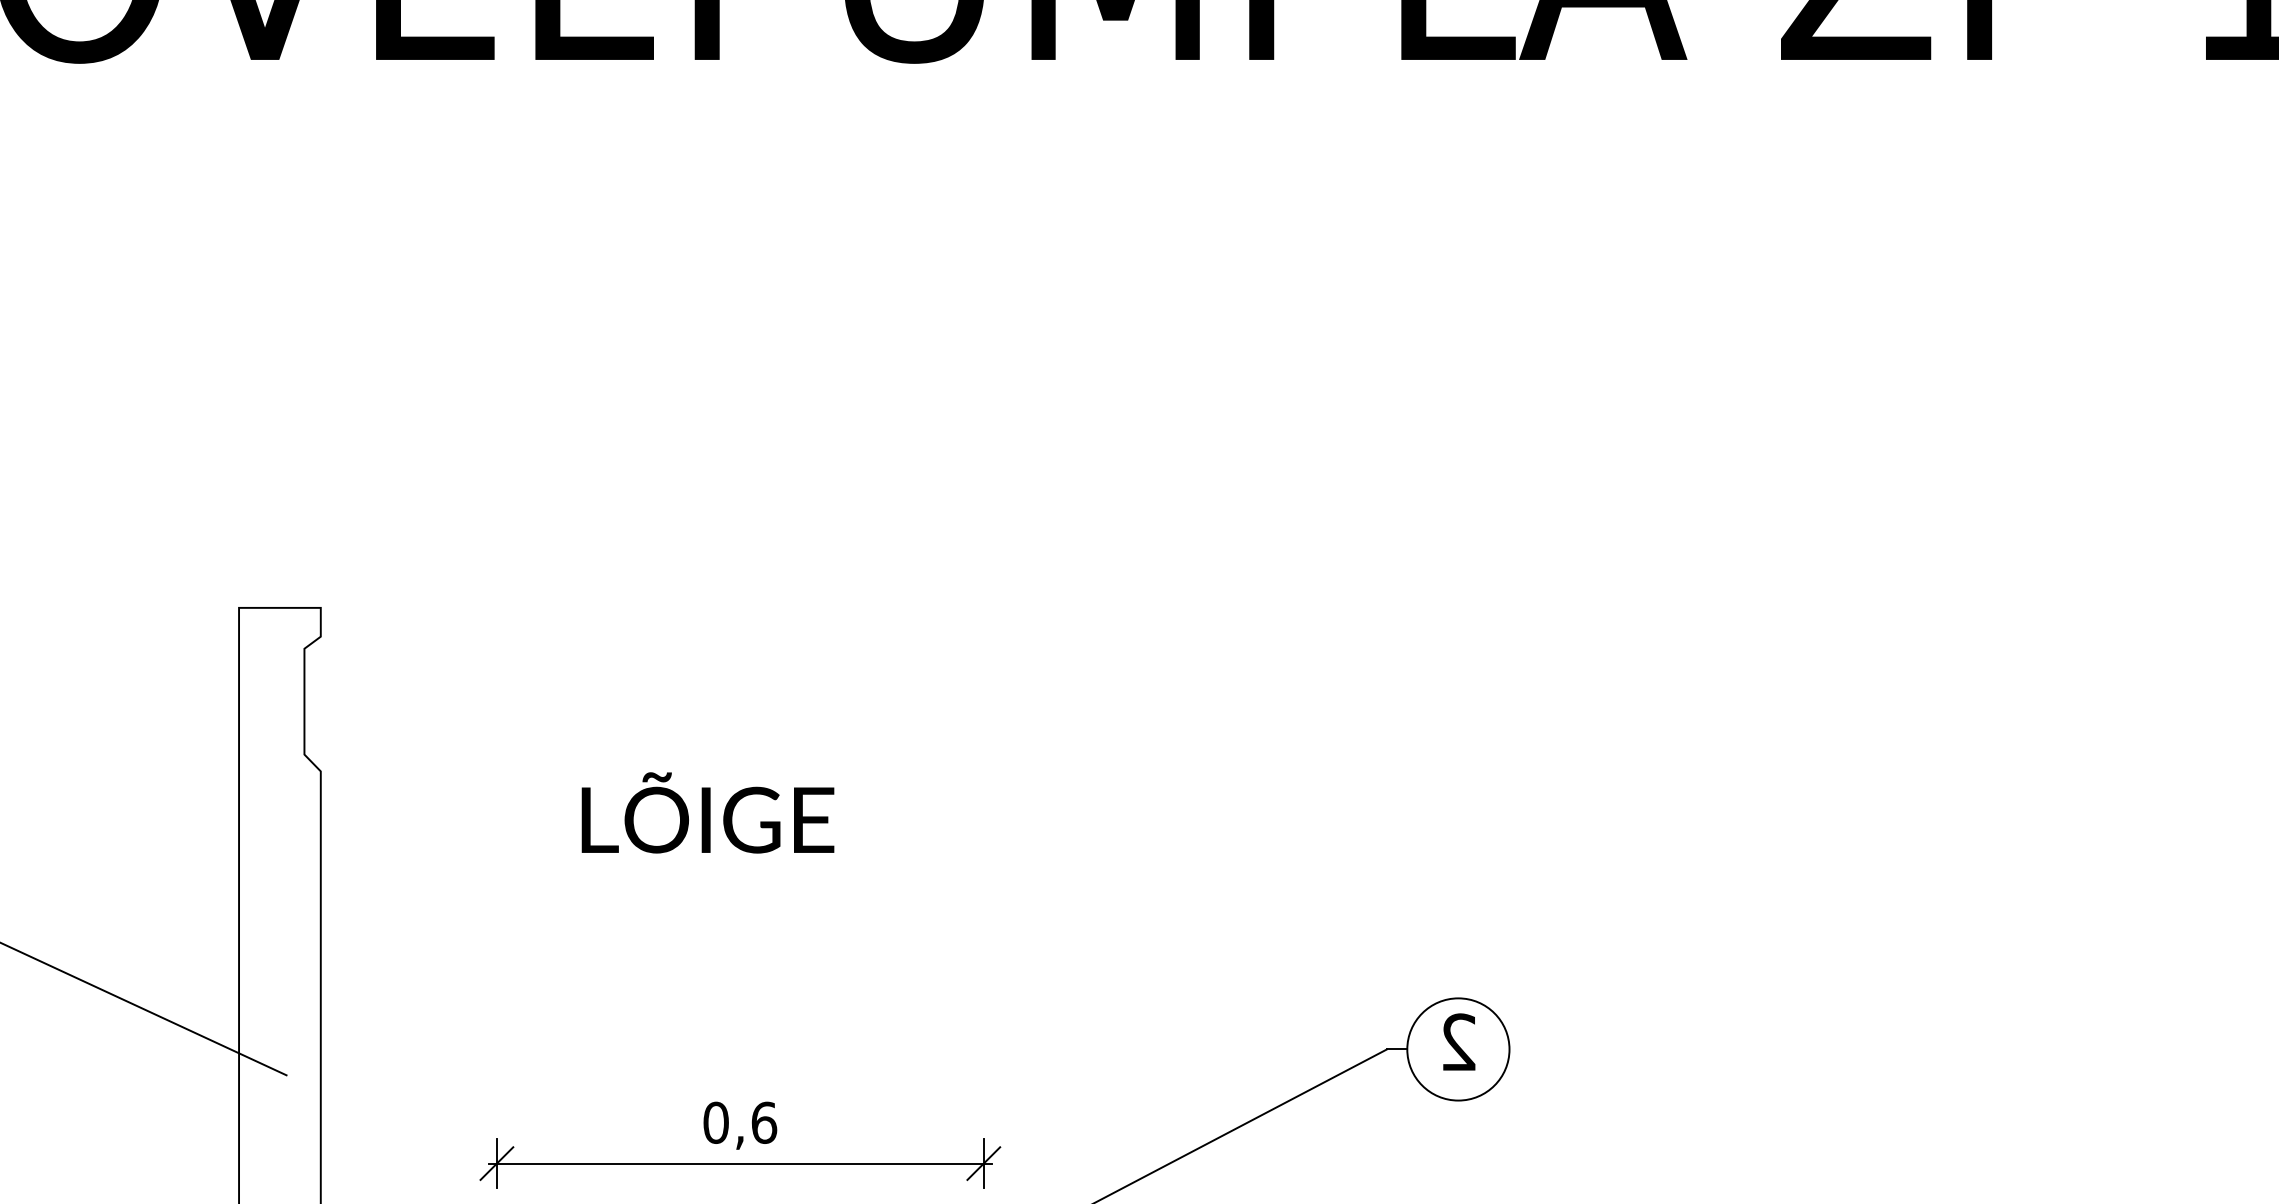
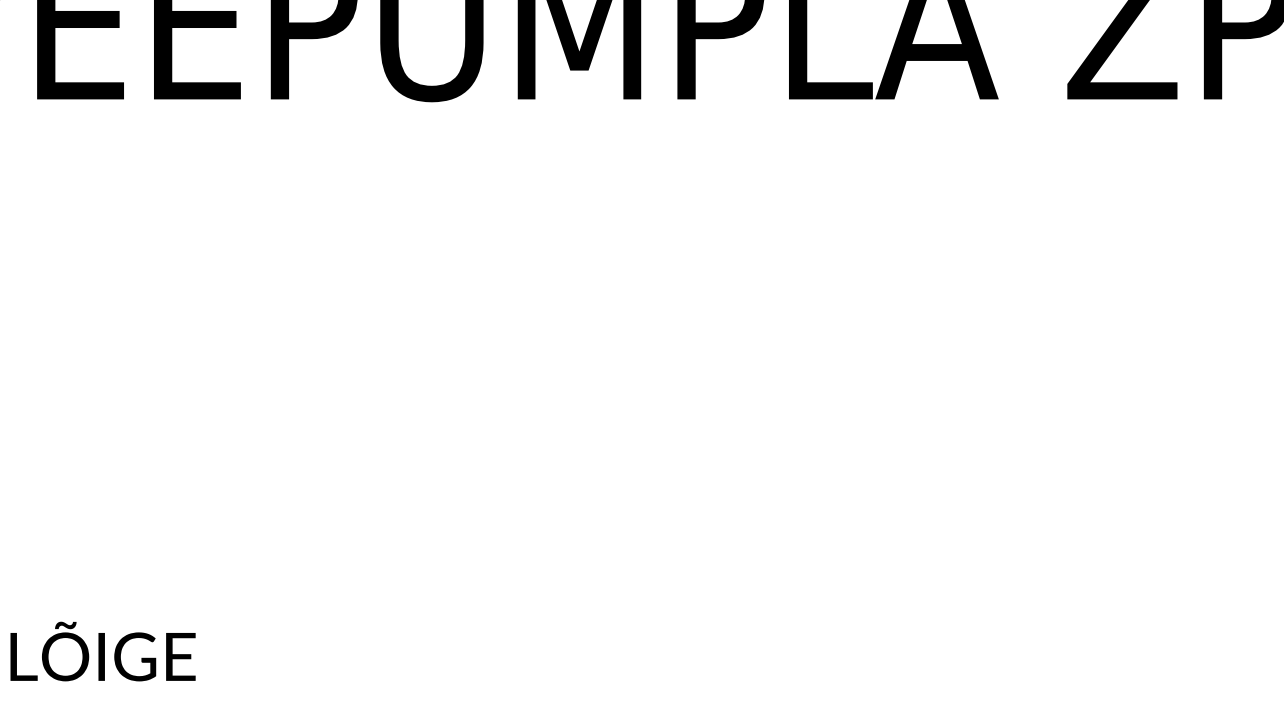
text: (707, 812) -> (102, 651), moved

